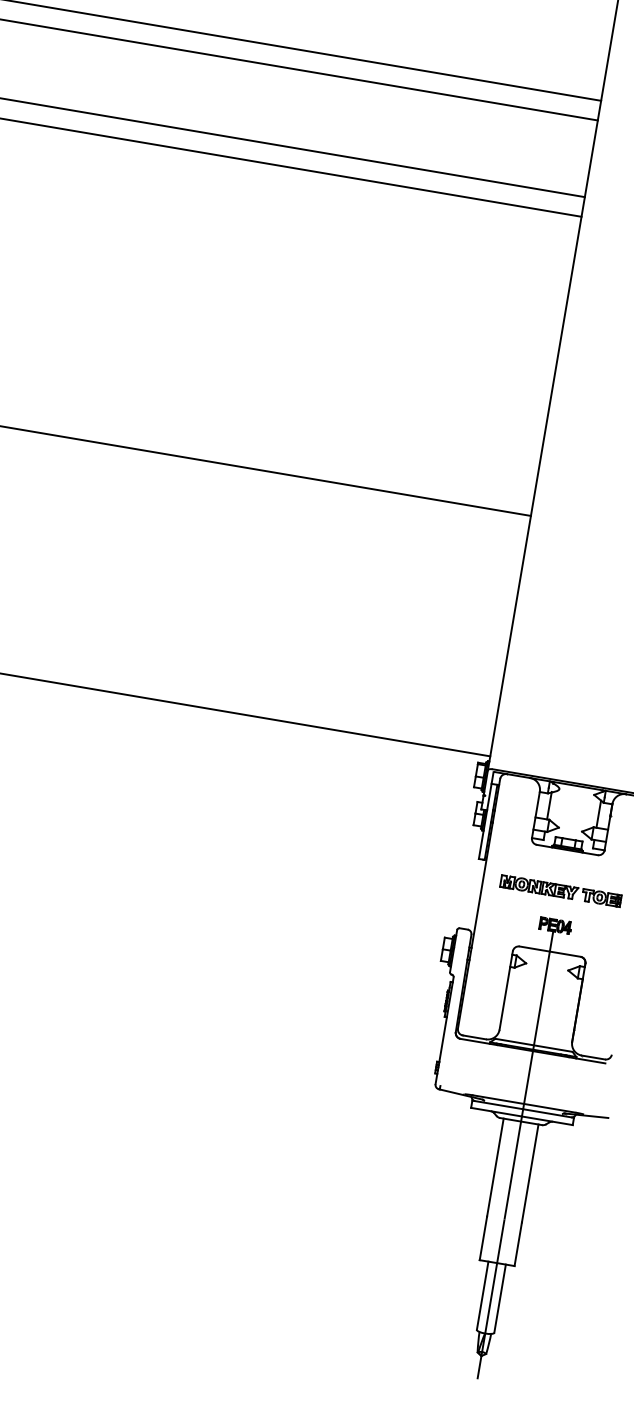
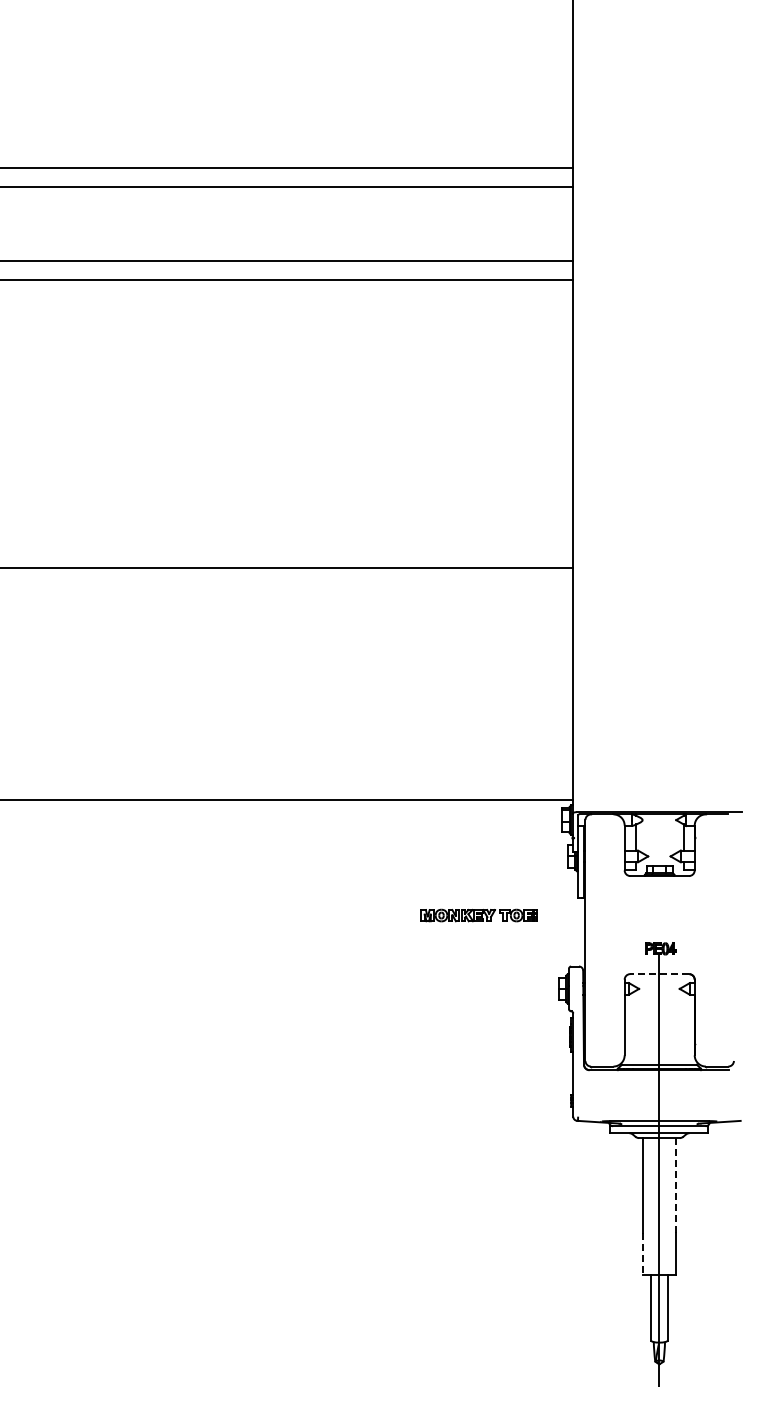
part: (560, 890) -> (478, 915), moved
line: (549, 952) -> (659, 974), solid -> dashed
line: (530, 1172) -> (676, 1184), solid -> dashed
line: (483, 1239) -> (642, 1254), solid -> dashed

